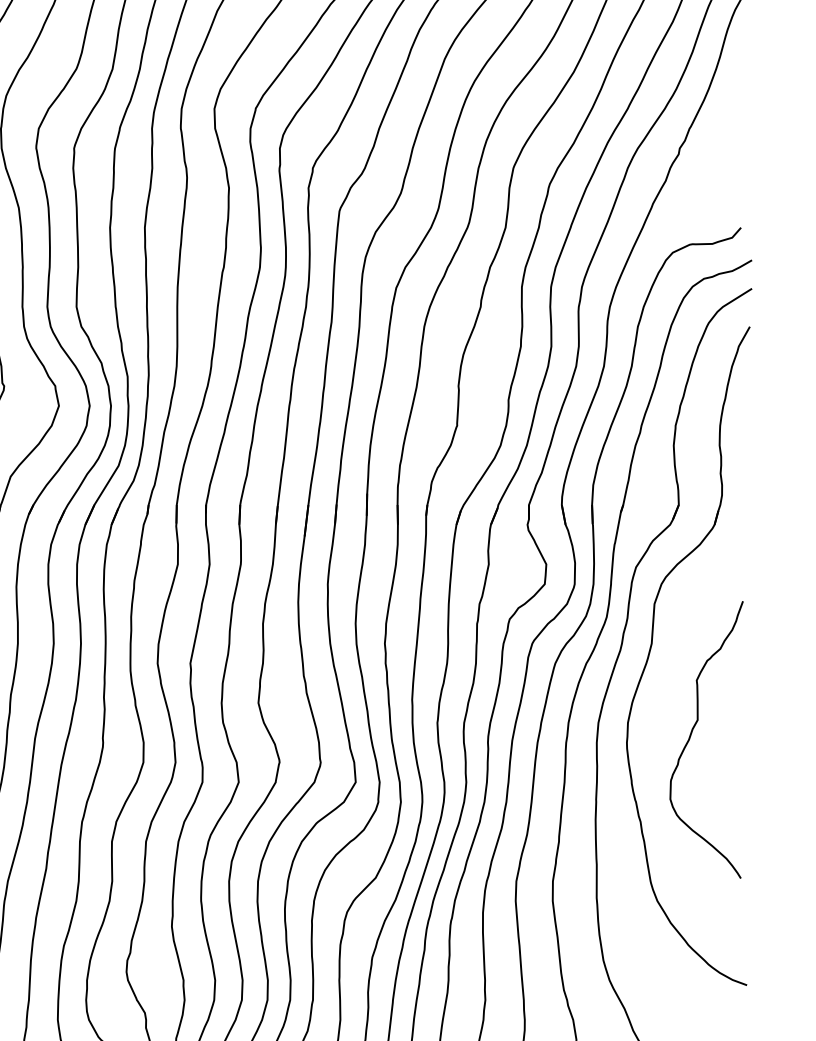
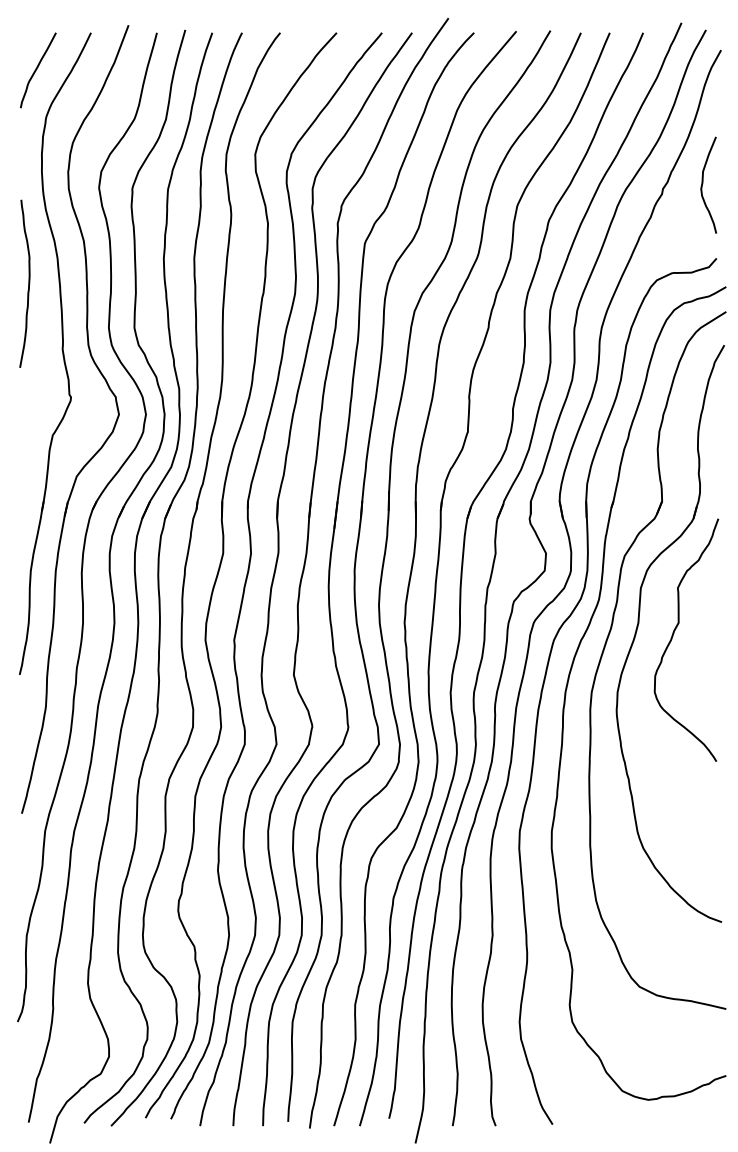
curve: (726, 142) -> (703, 183), added
curve: (691, 735) -> (673, 636), moved

